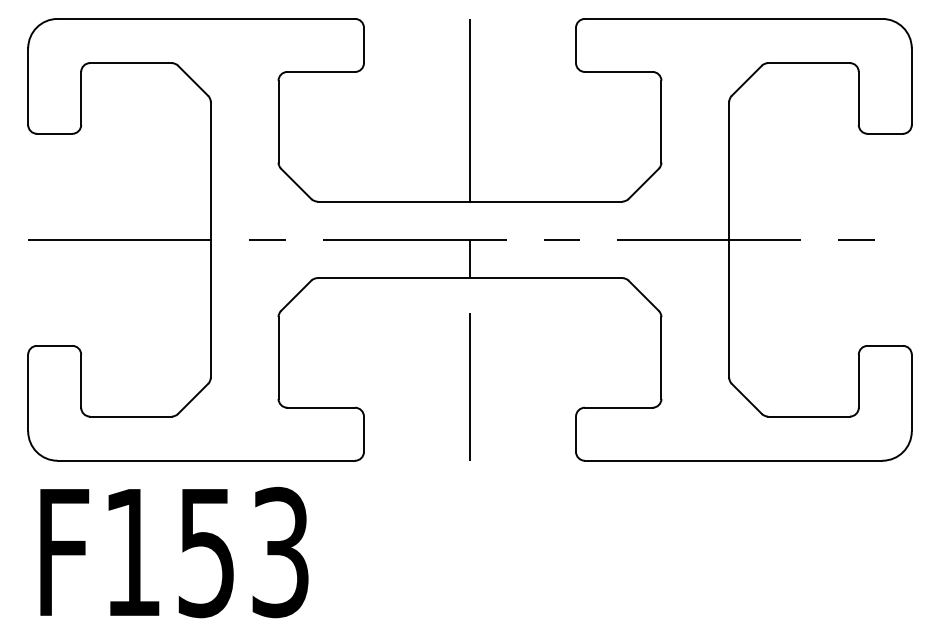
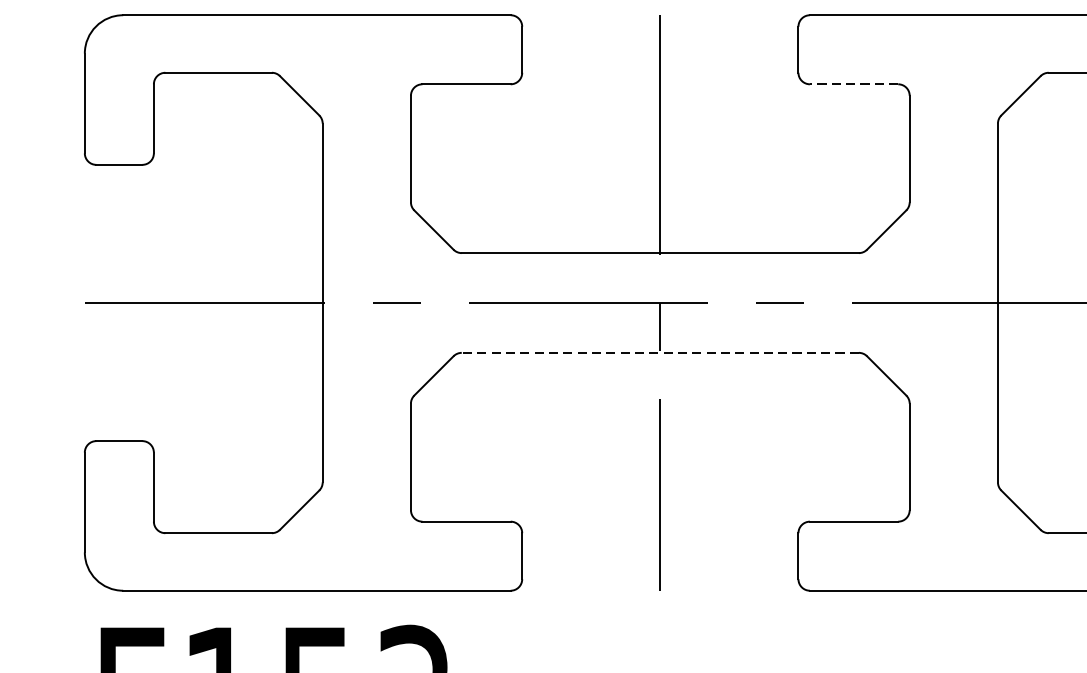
line: (618, 71) -> (853, 83), solid -> dashed
line: (469, 278) -> (659, 353), solid -> dashed

